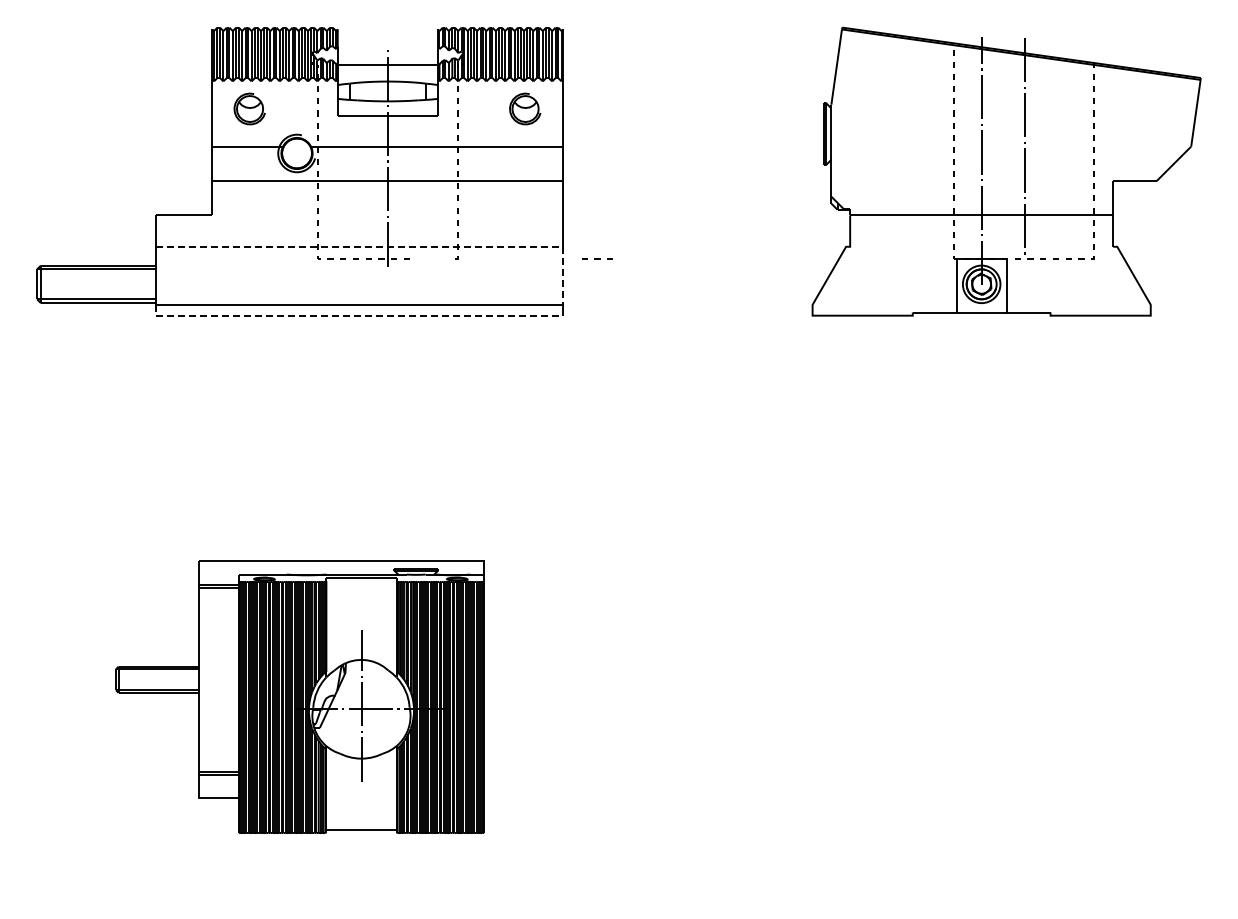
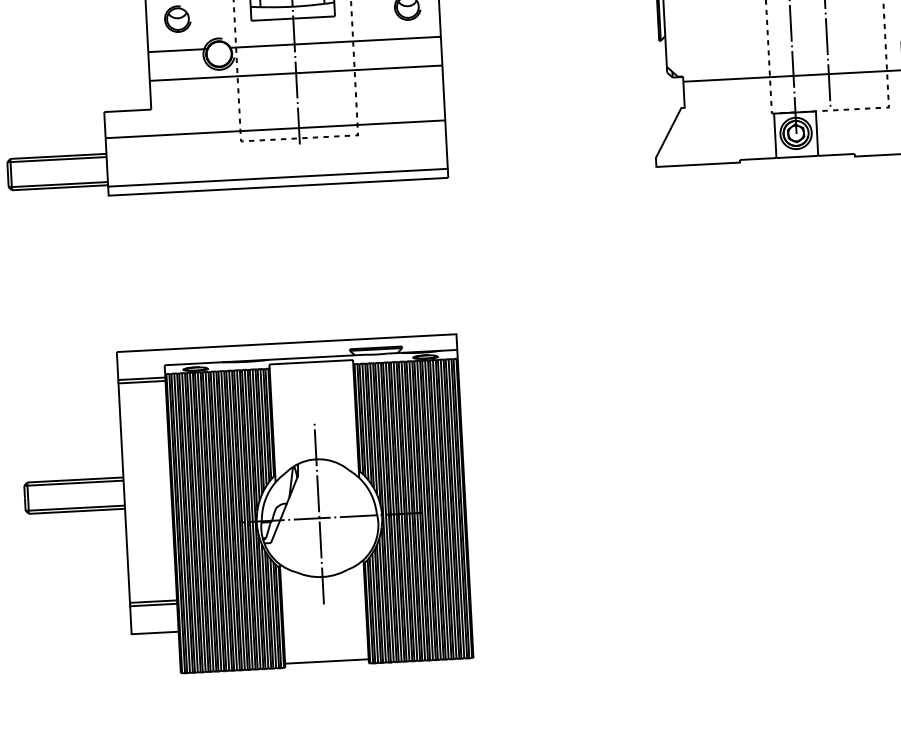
line: (389, 246) -> (300, 127), dashed -> solid
line: (597, 258) -> (336, 135), moved
line: (353, 315) -> (273, 186), dashed -> solid
part: (299, 697) -> (244, 507), size x1.43

